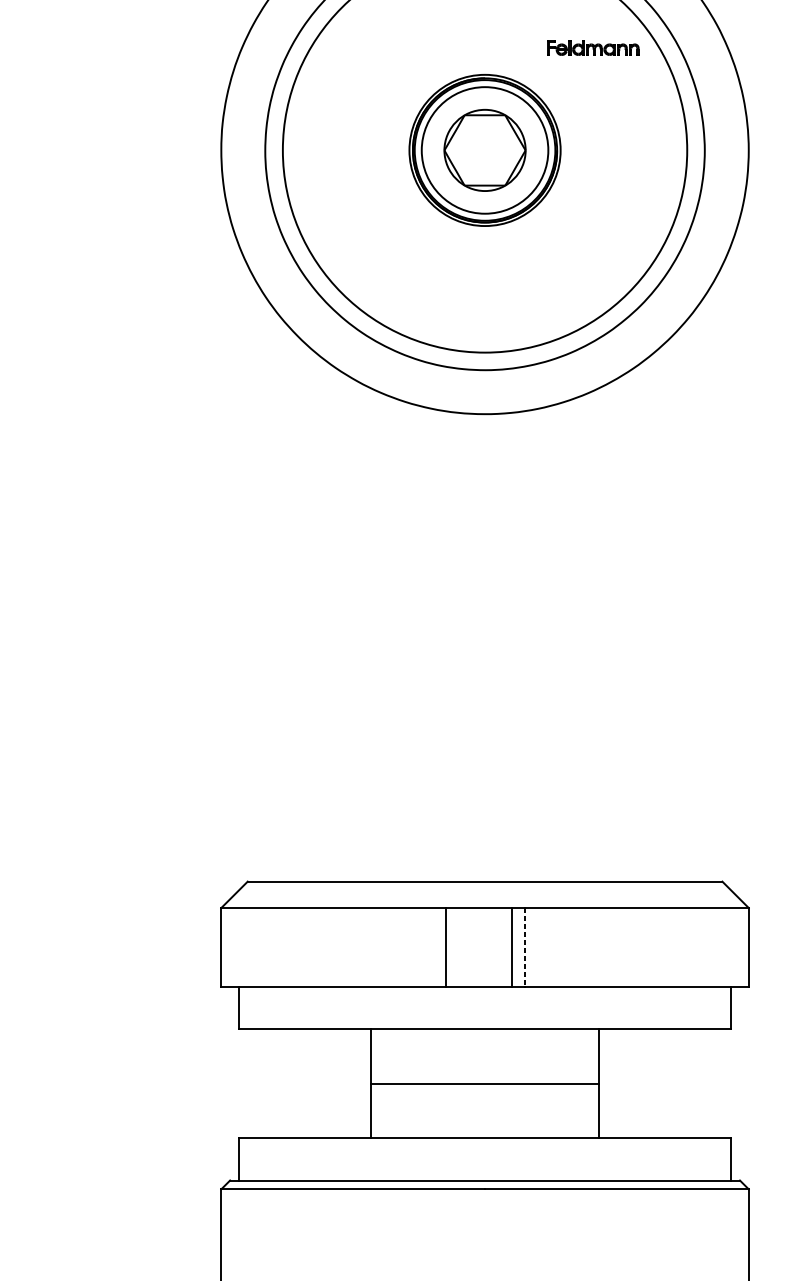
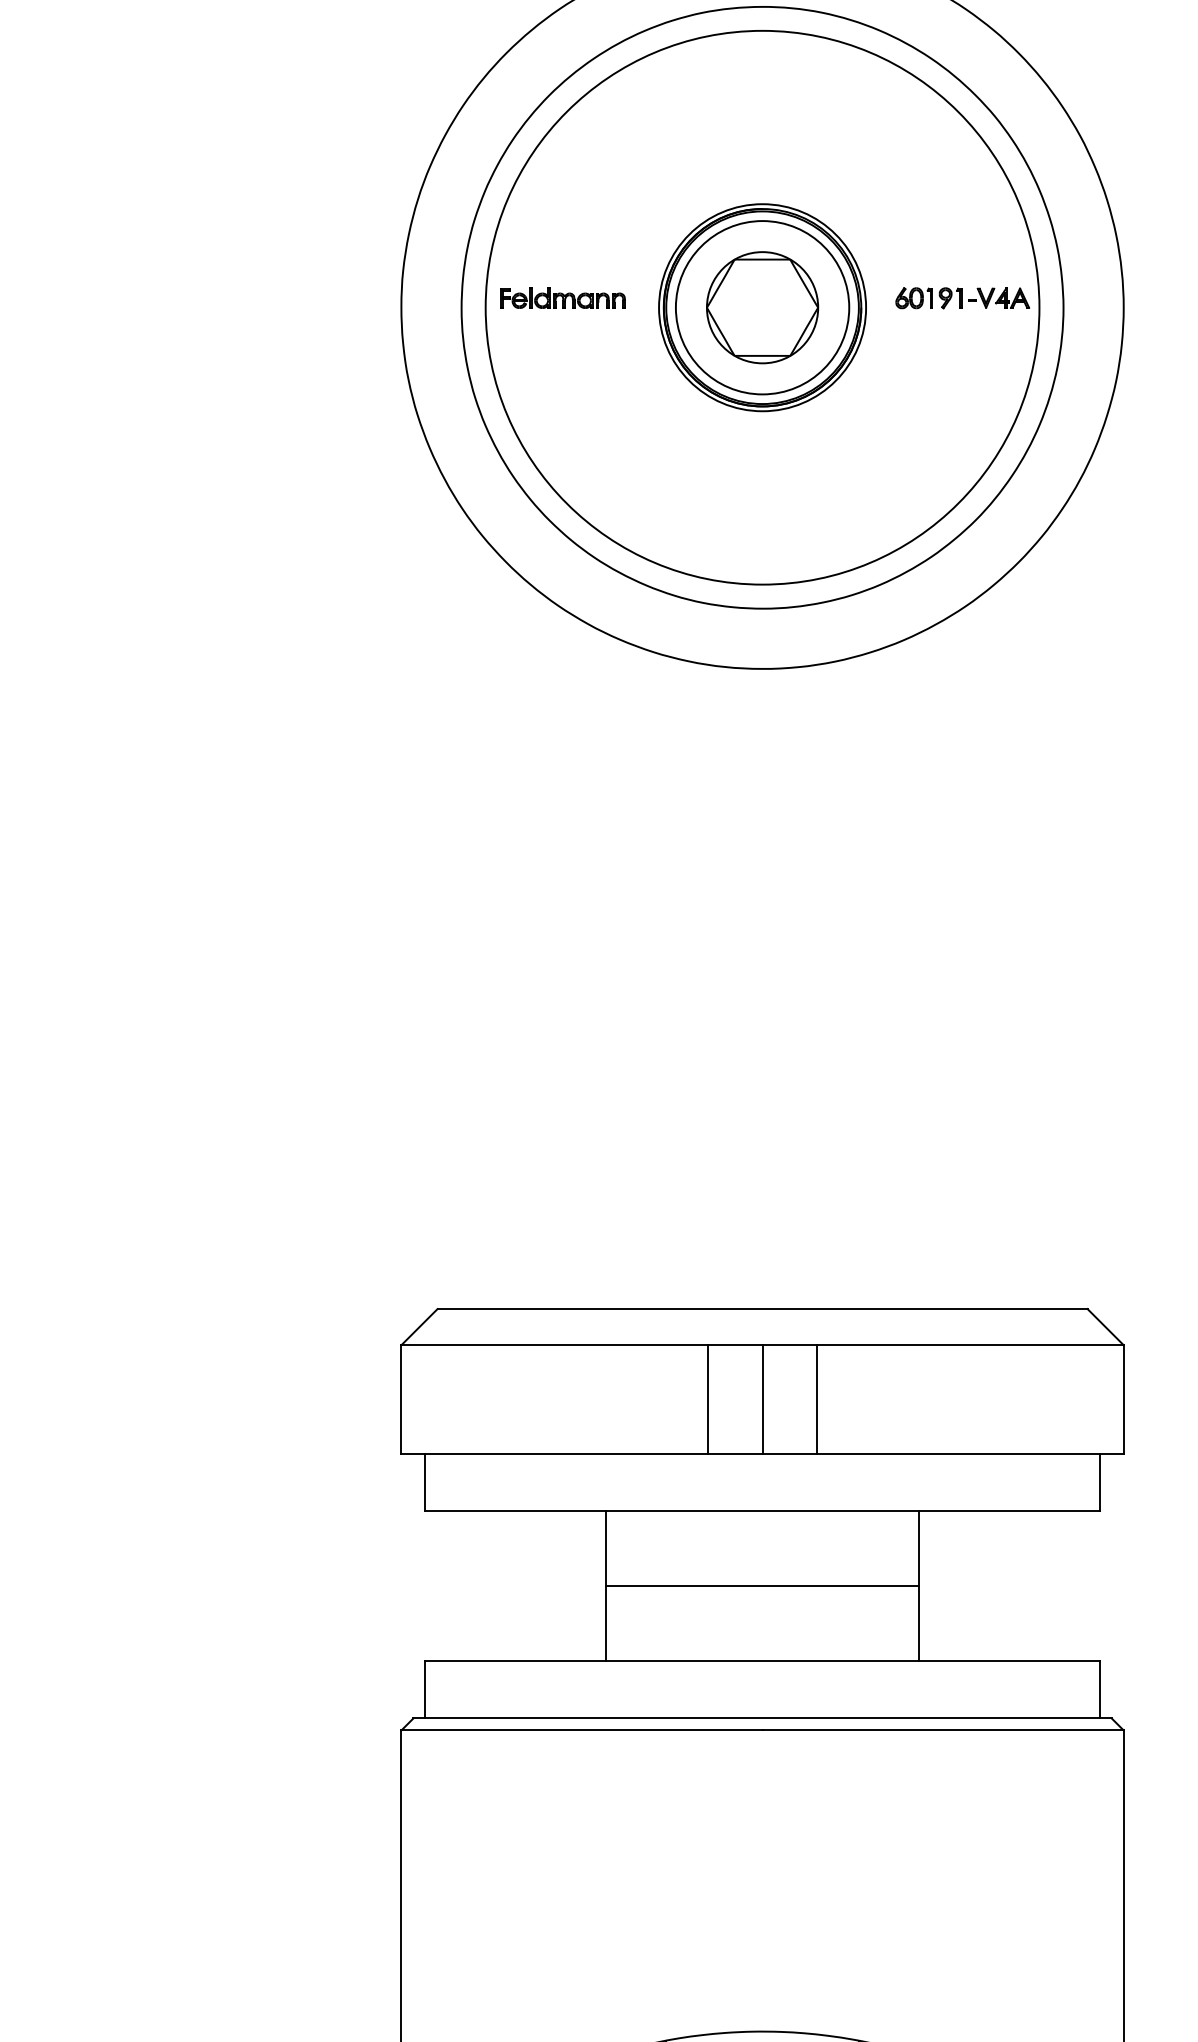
part: (593, 47) -> (562, 297), moved
part: (631, 143) -> (962, 298), added
line: (512, 947) -> (762, 1399), moved
line: (524, 947) -> (816, 1399), dashed -> solid

